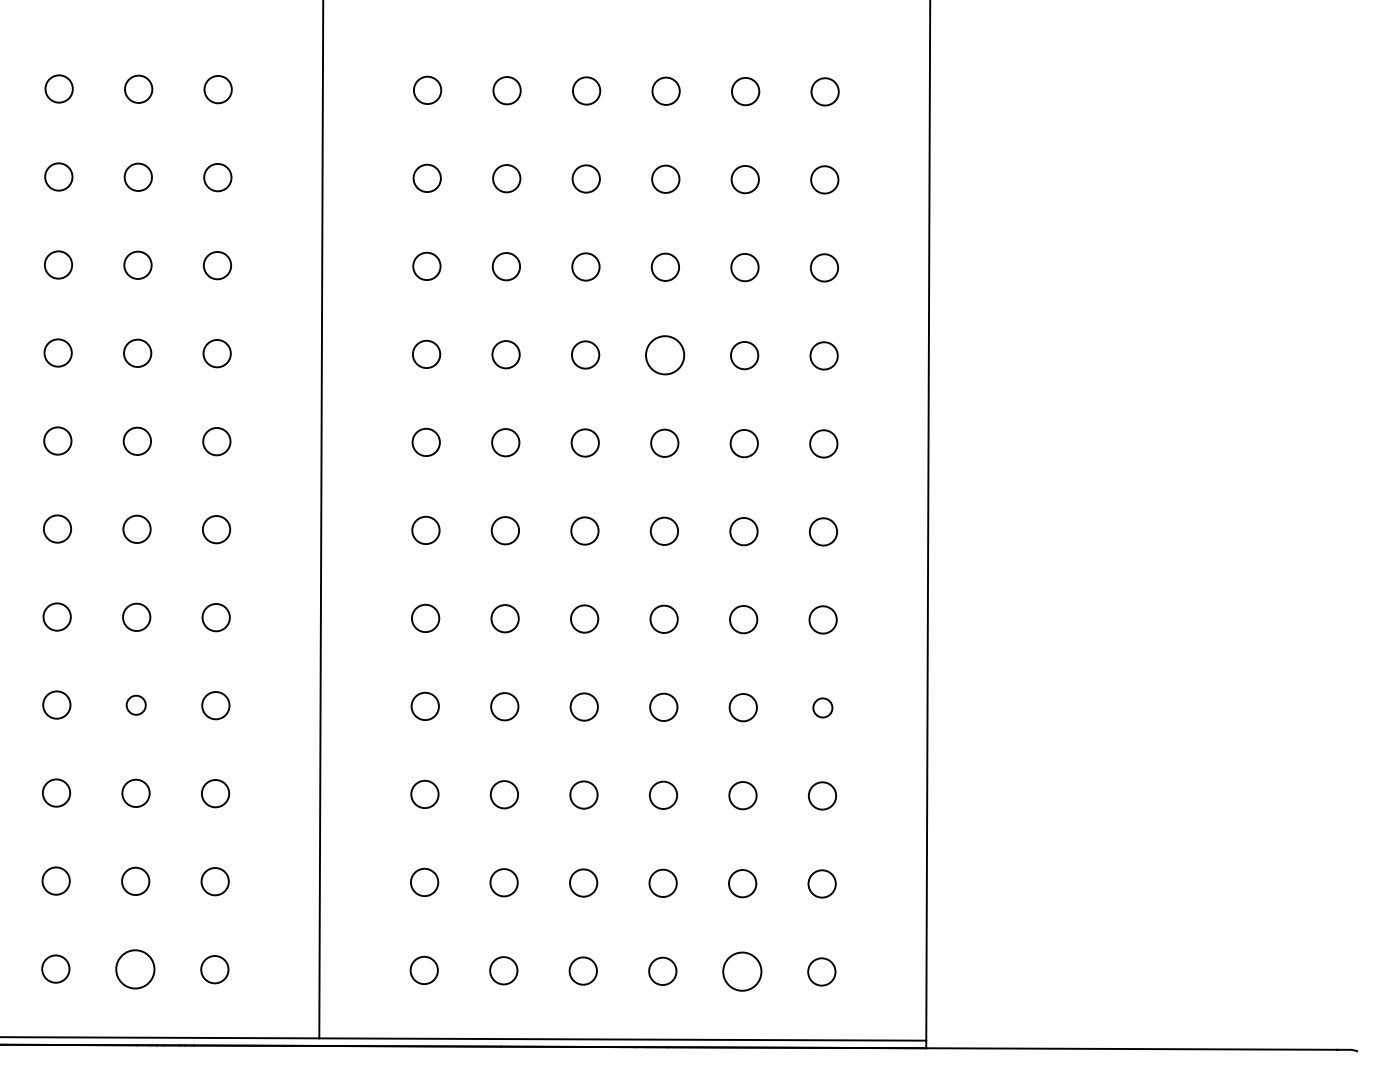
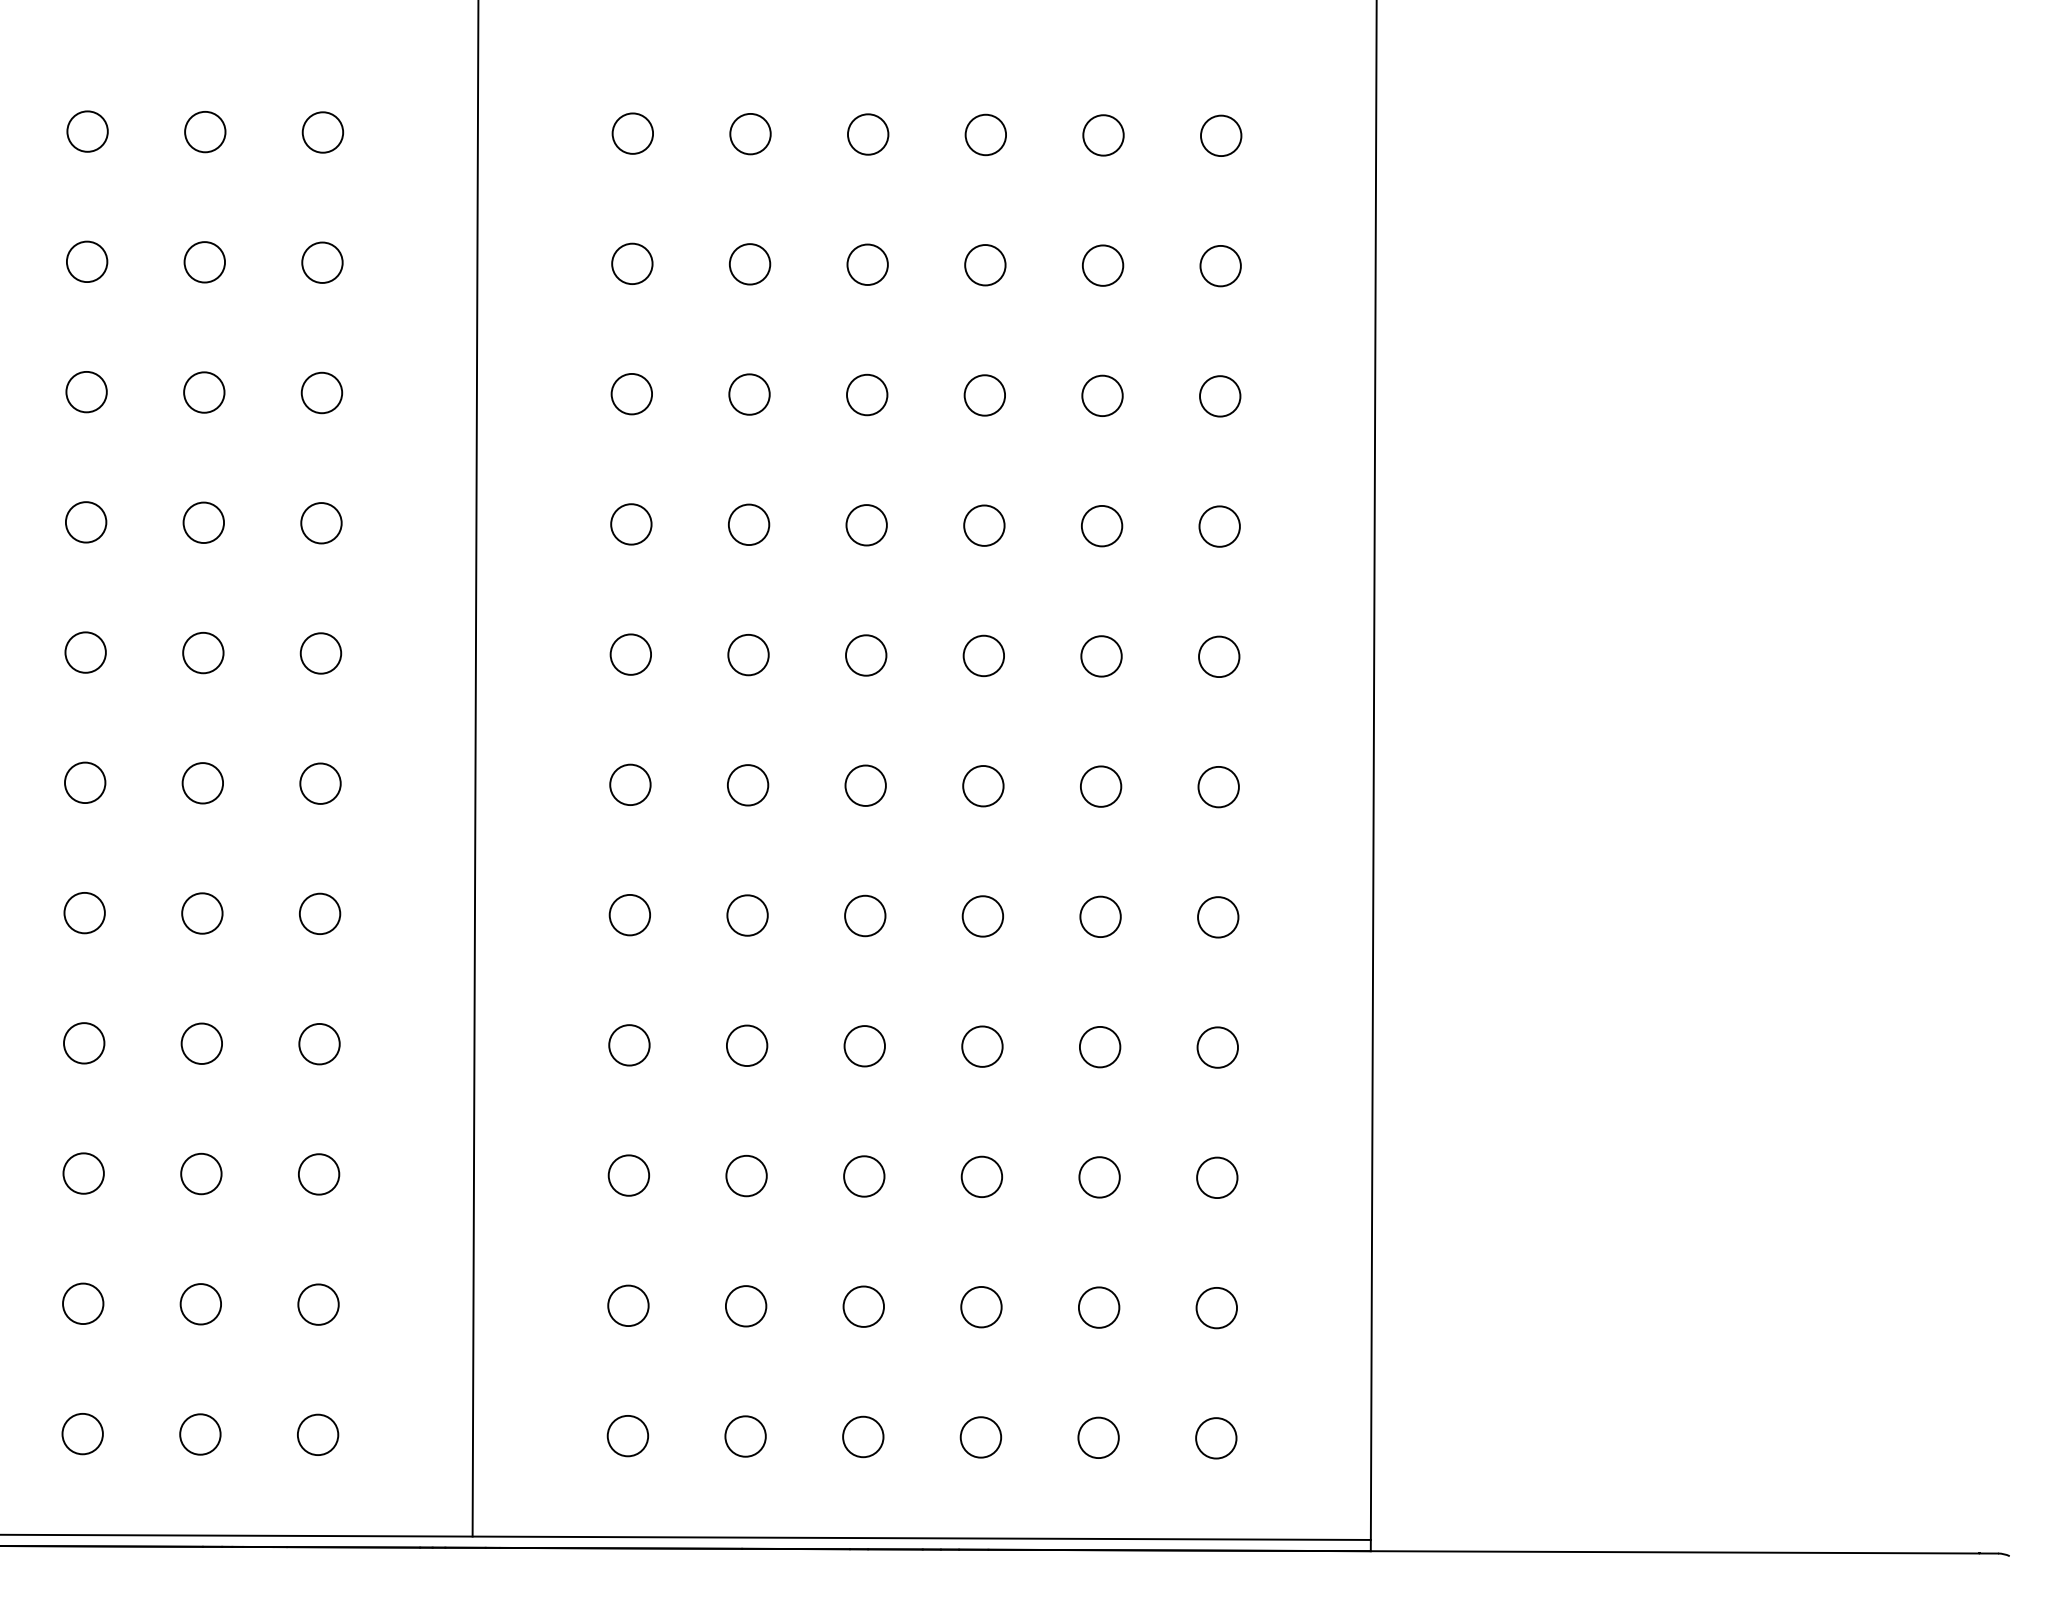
circle: (664, 354) -> (983, 524), size x0.71
circle: (135, 704) -> (200, 1042), size x1.43
circle: (822, 707) -> (1217, 1046), size x1.43
circle: (135, 969) -> (200, 1434), size x0.71
circle: (741, 971) -> (1097, 1437), size x0.71

